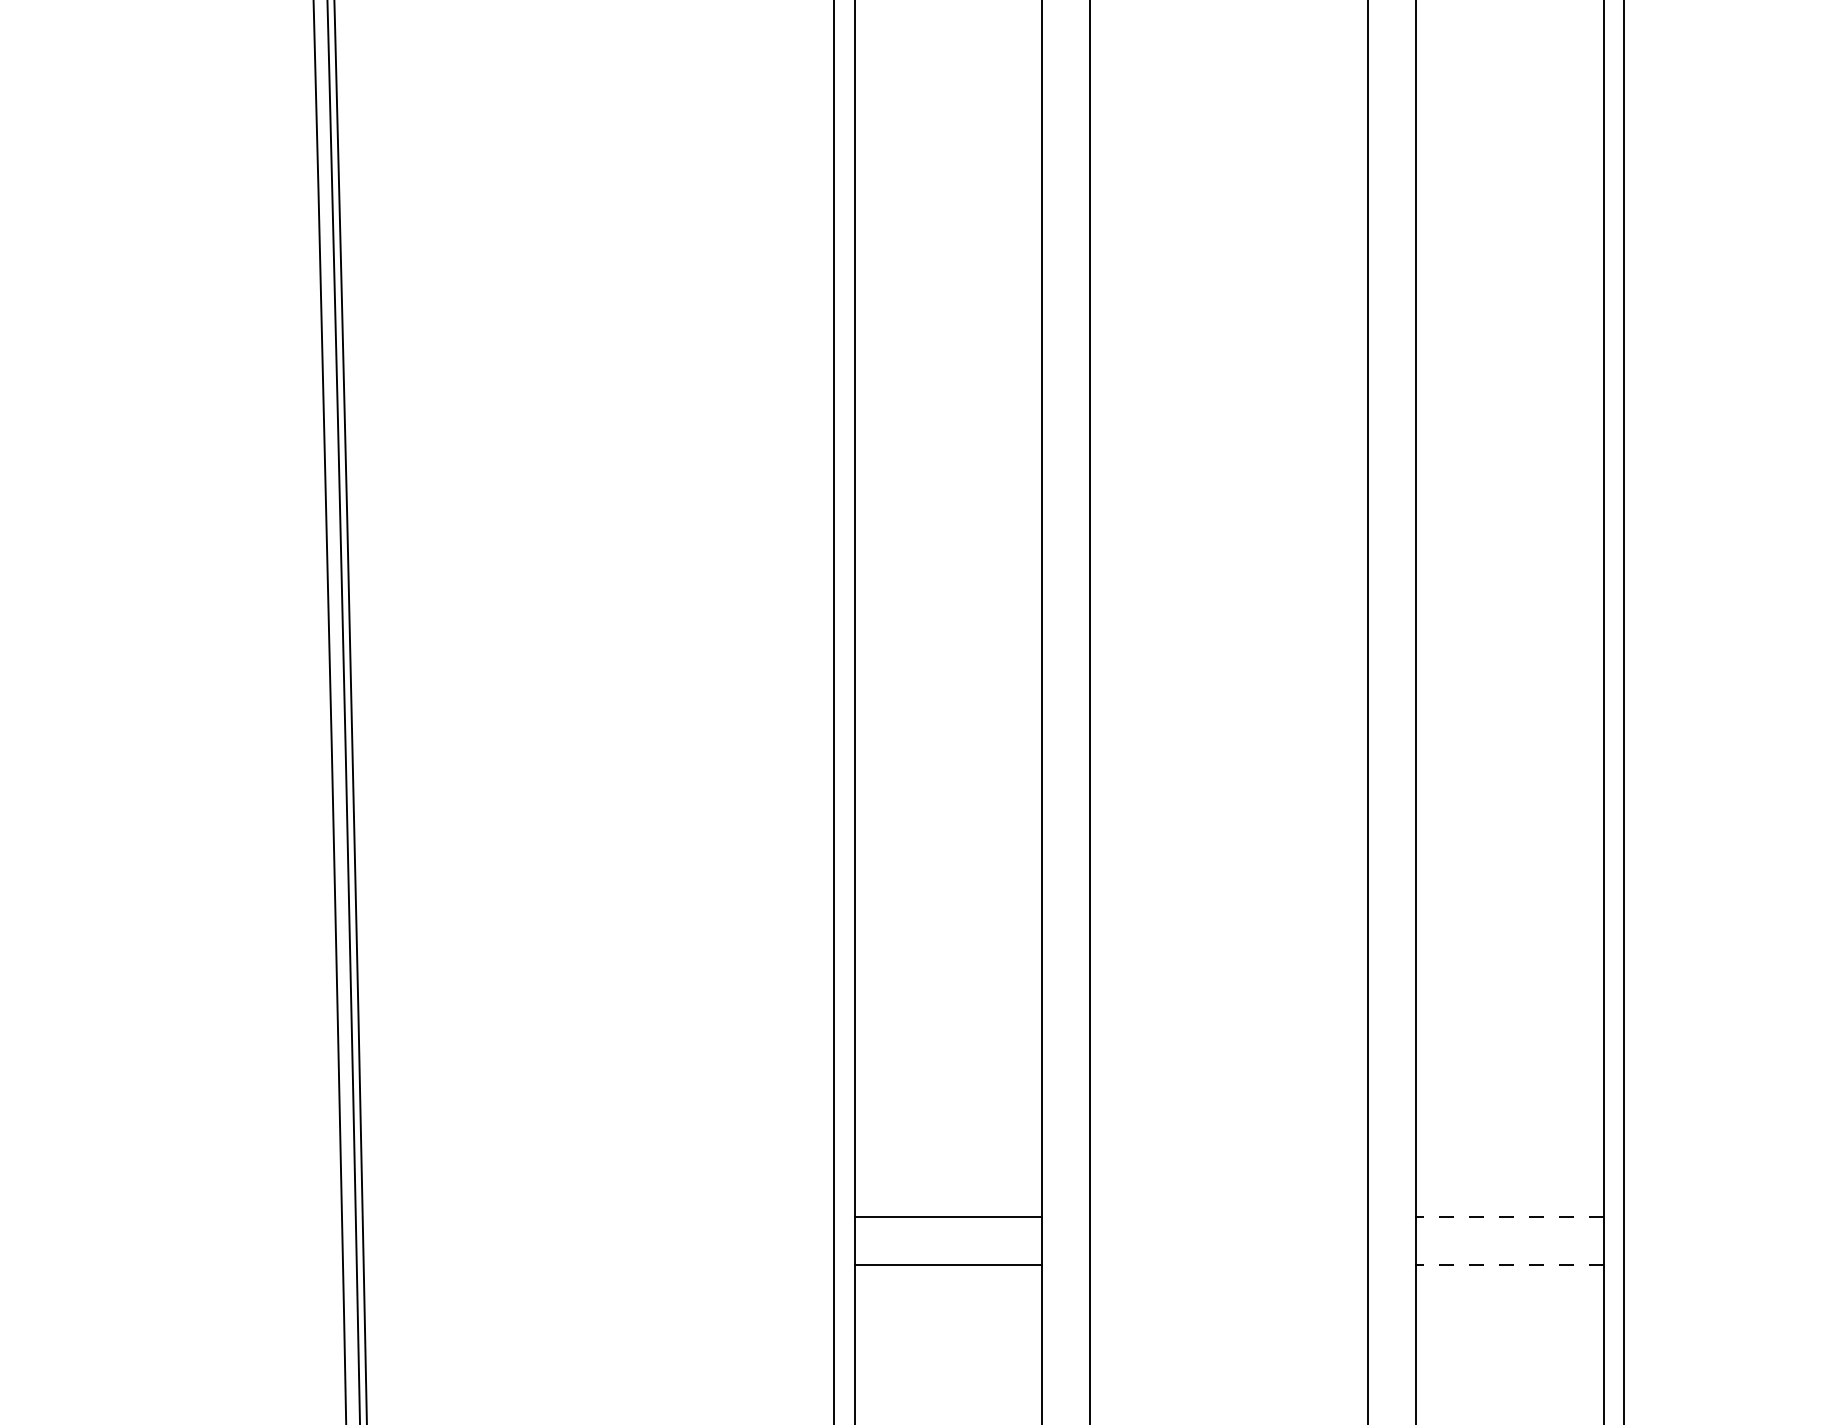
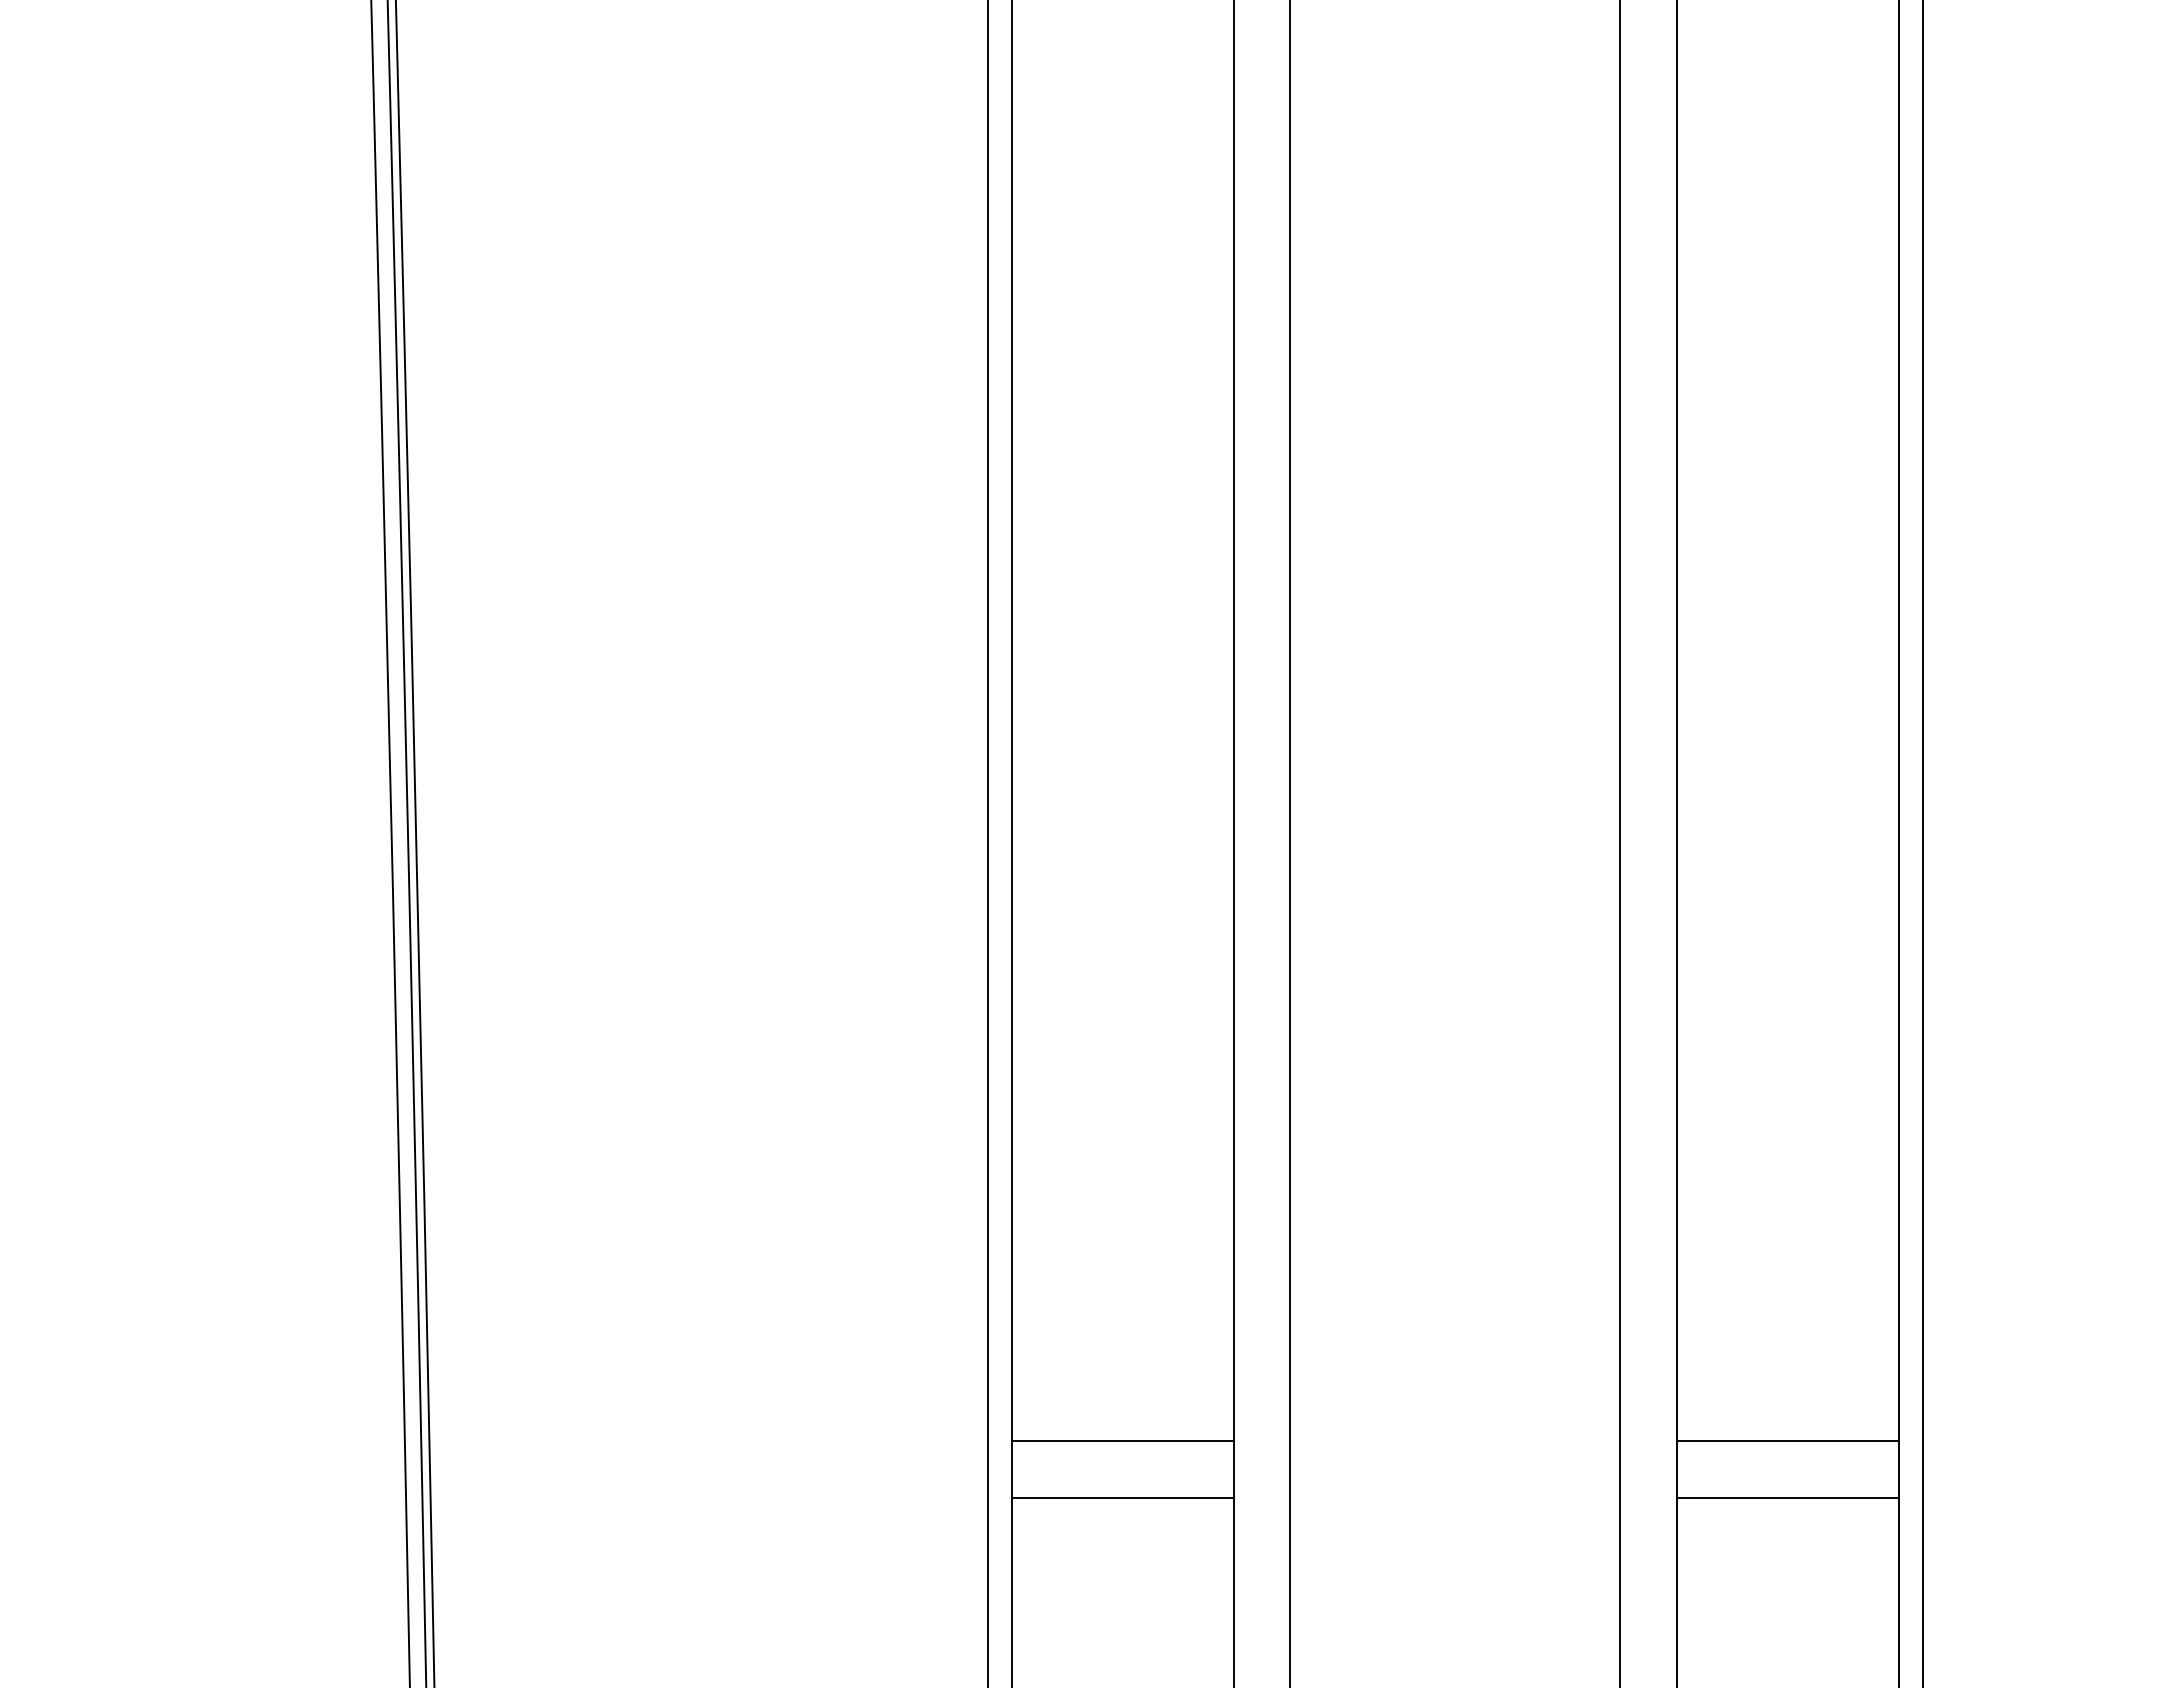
line: (1509, 1216) -> (1787, 1440), dashed -> solid
line: (1509, 1264) -> (1787, 1497), dashed -> solid

